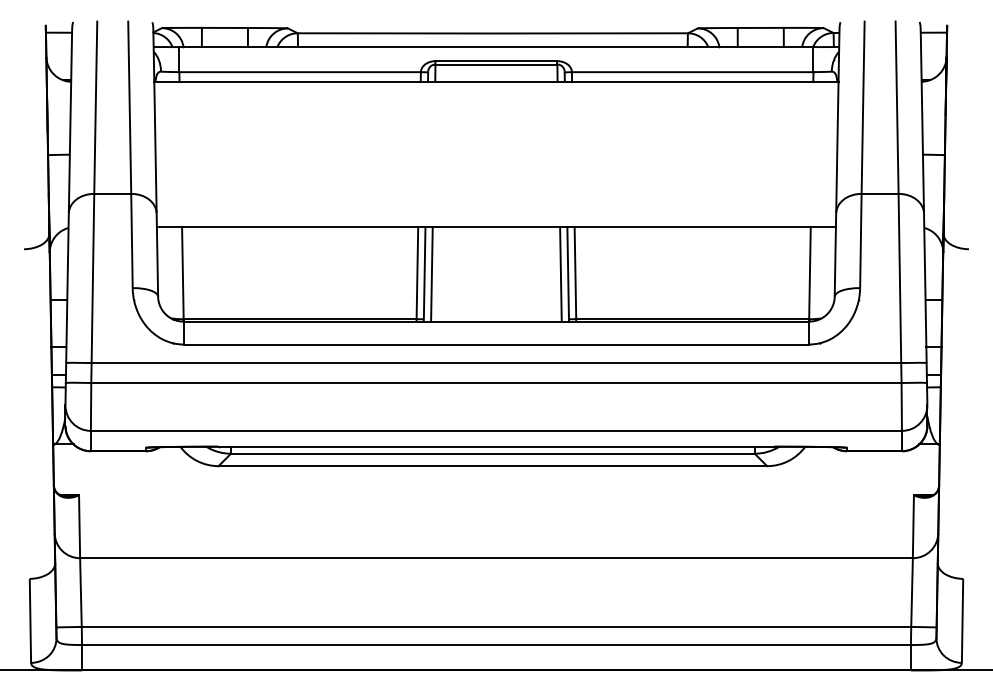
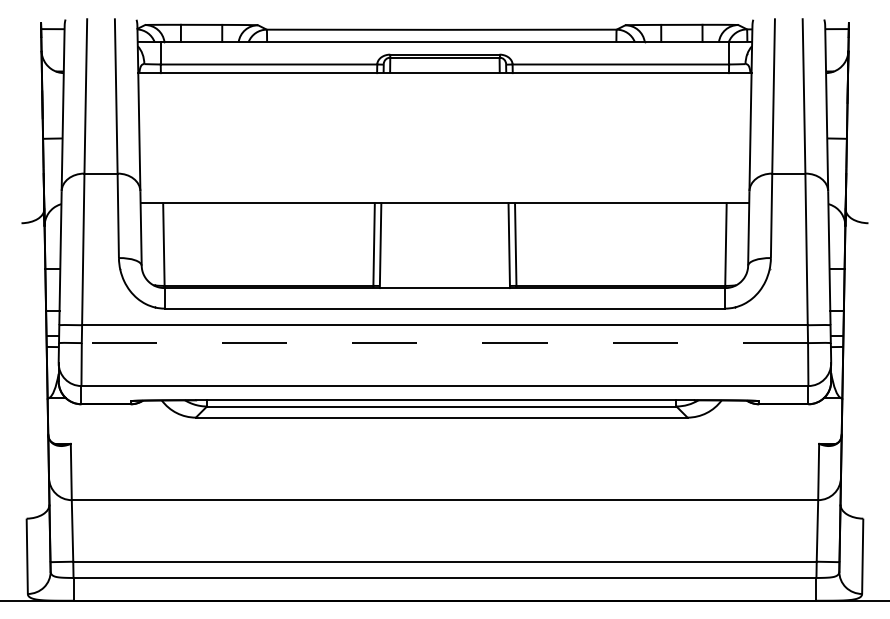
line: (431, 274) -> (386, 245), removed
line: (560, 274) -> (502, 245), removed
line: (495, 382) -> (444, 342), solid -> dashed

